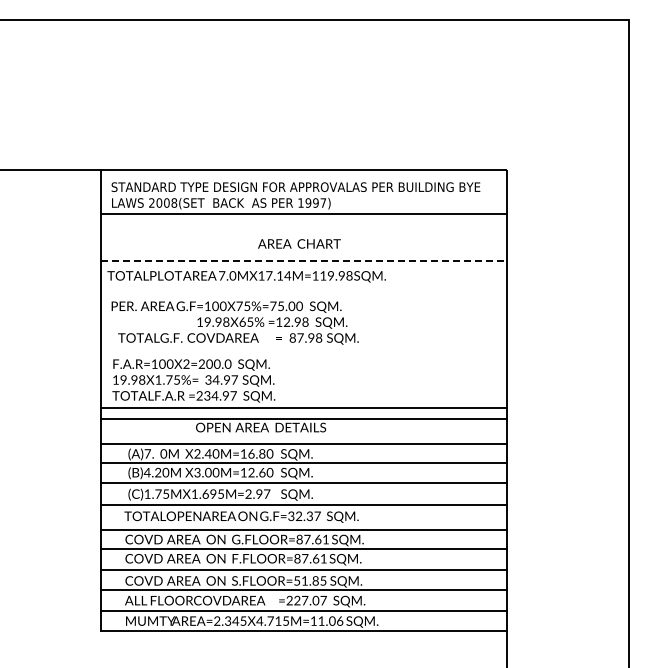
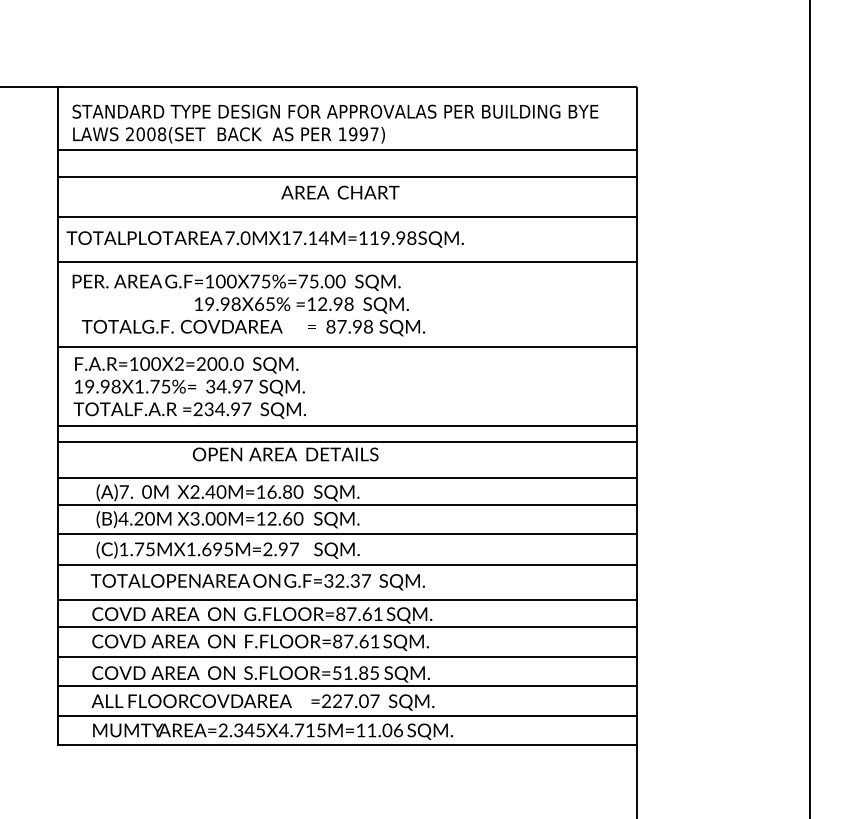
line: (304, 233) -> (347, 177), added
line: (304, 260) -> (347, 216), dashed -> solid
line: (304, 292) -> (347, 261), added
line: (304, 352) -> (347, 347), added

